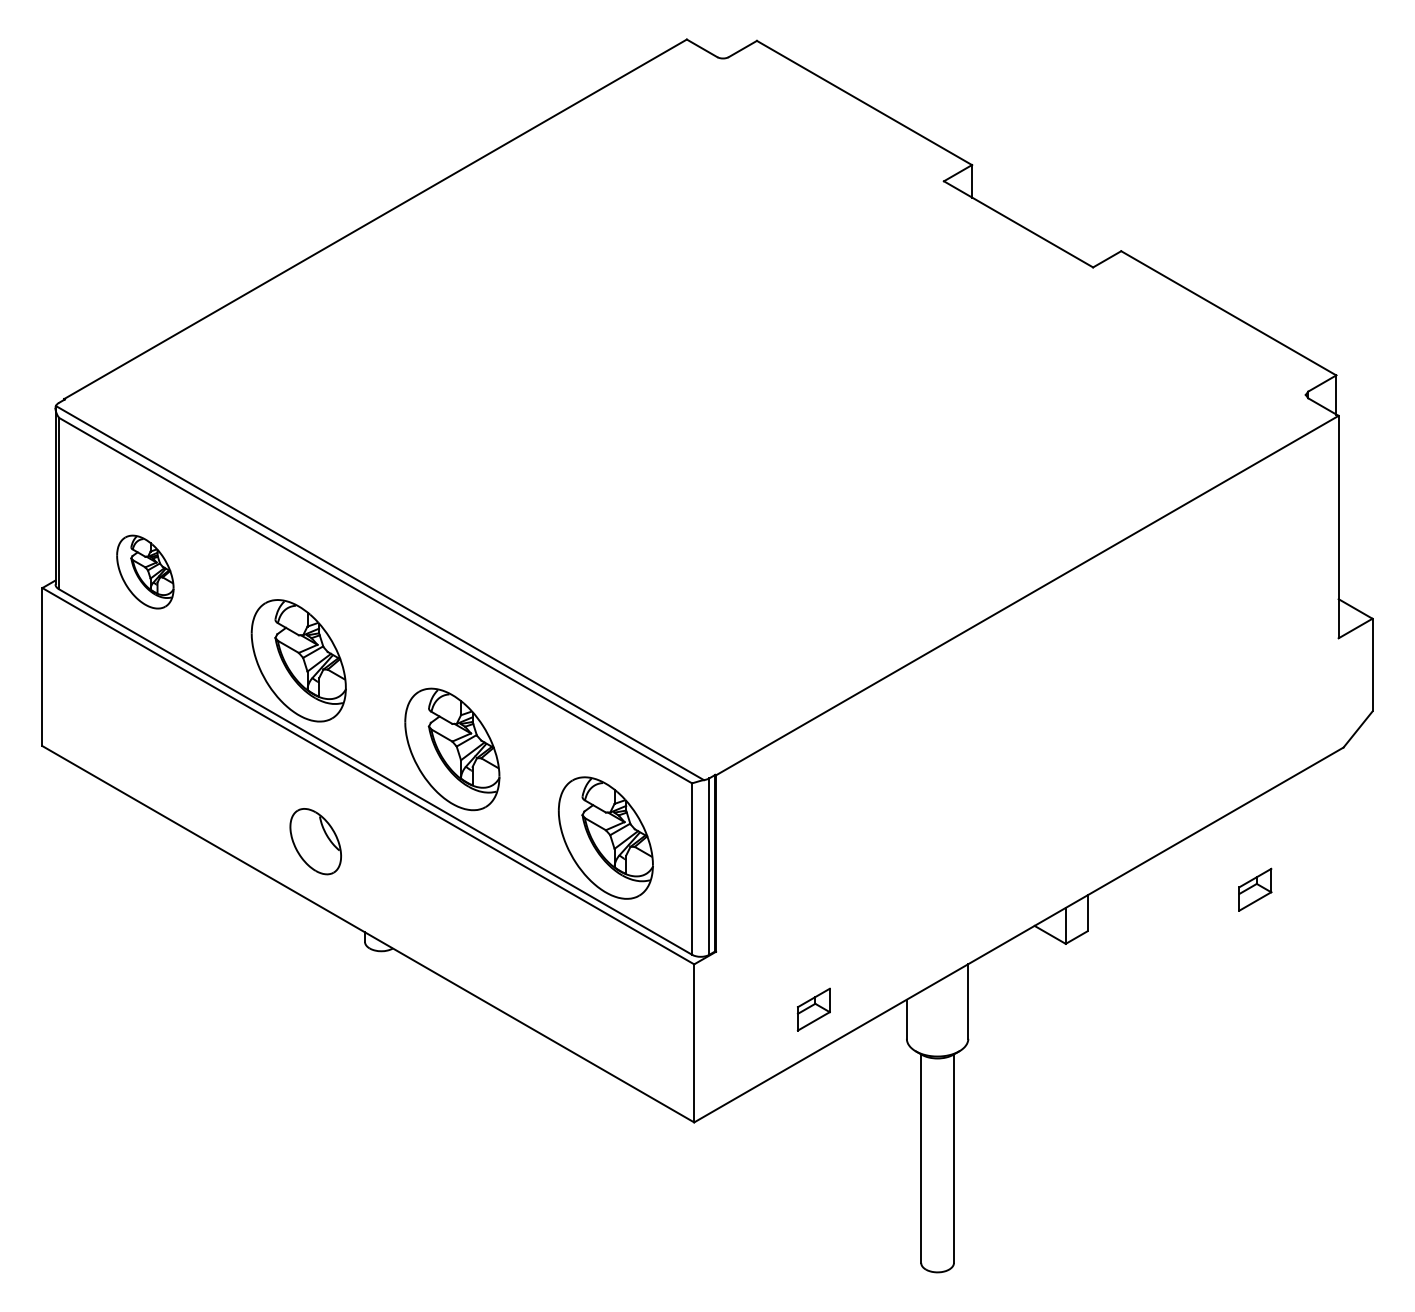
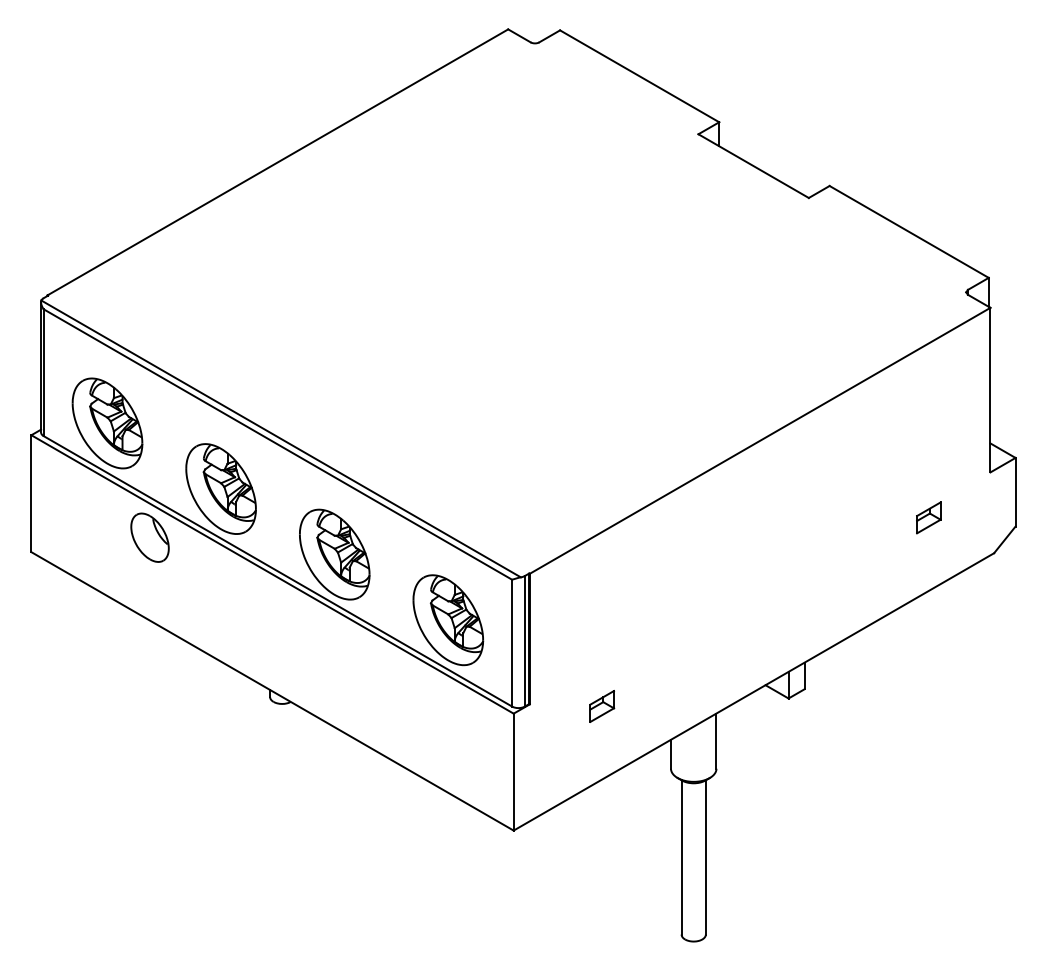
part: (145, 571) -> (107, 422), size x1.67
part: (315, 841) -> (149, 537), moved
part: (1255, 889) -> (928, 517), moved
part: (813, 1009) -> (601, 706), moved

